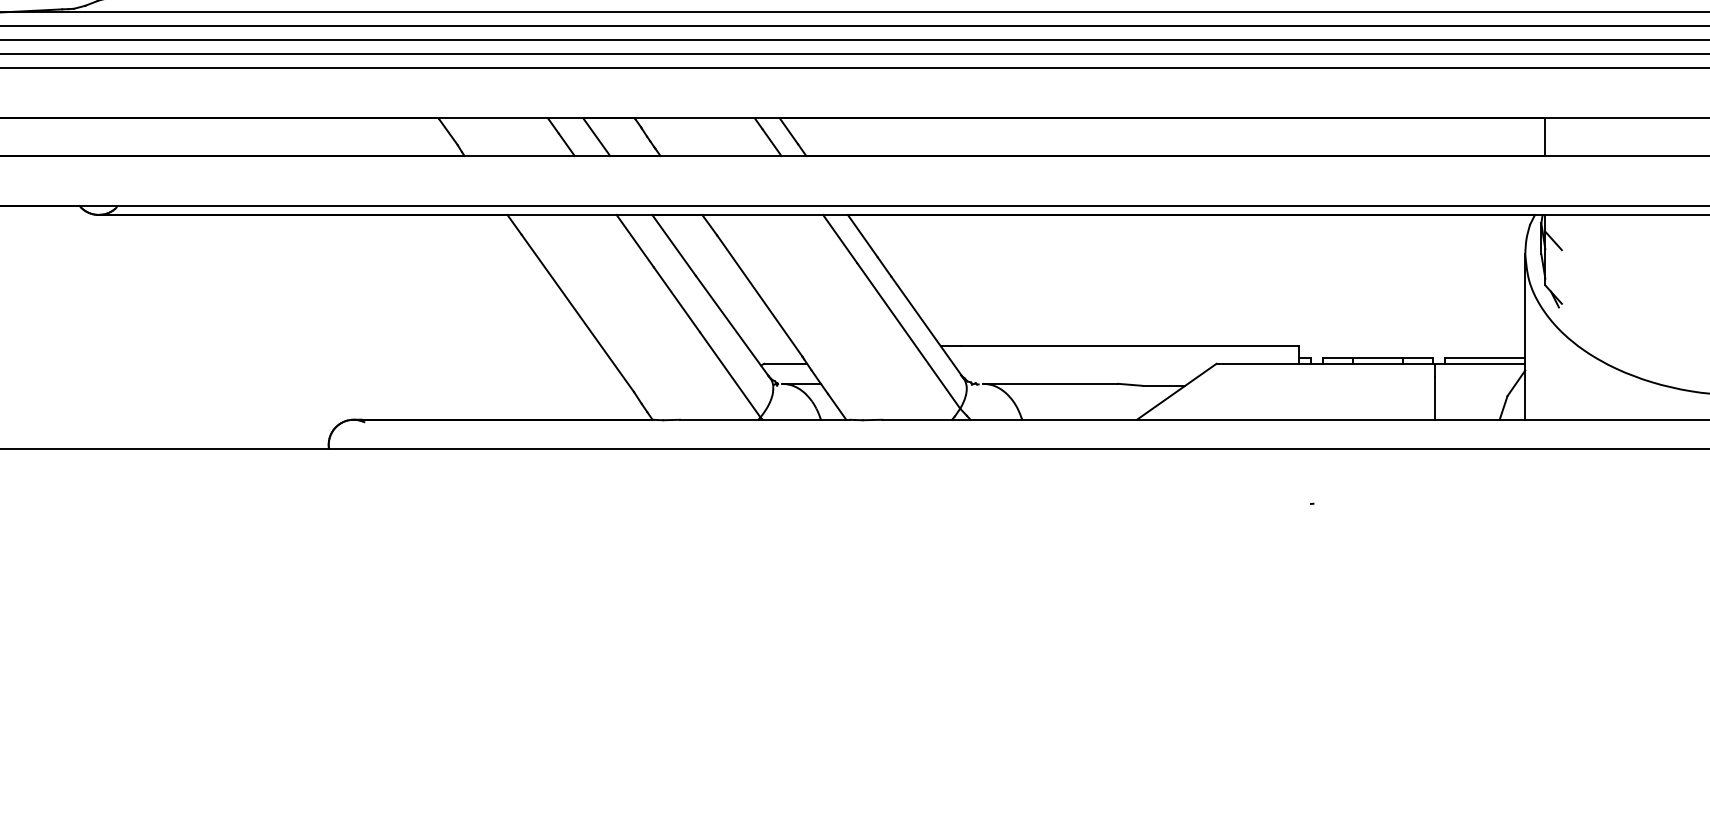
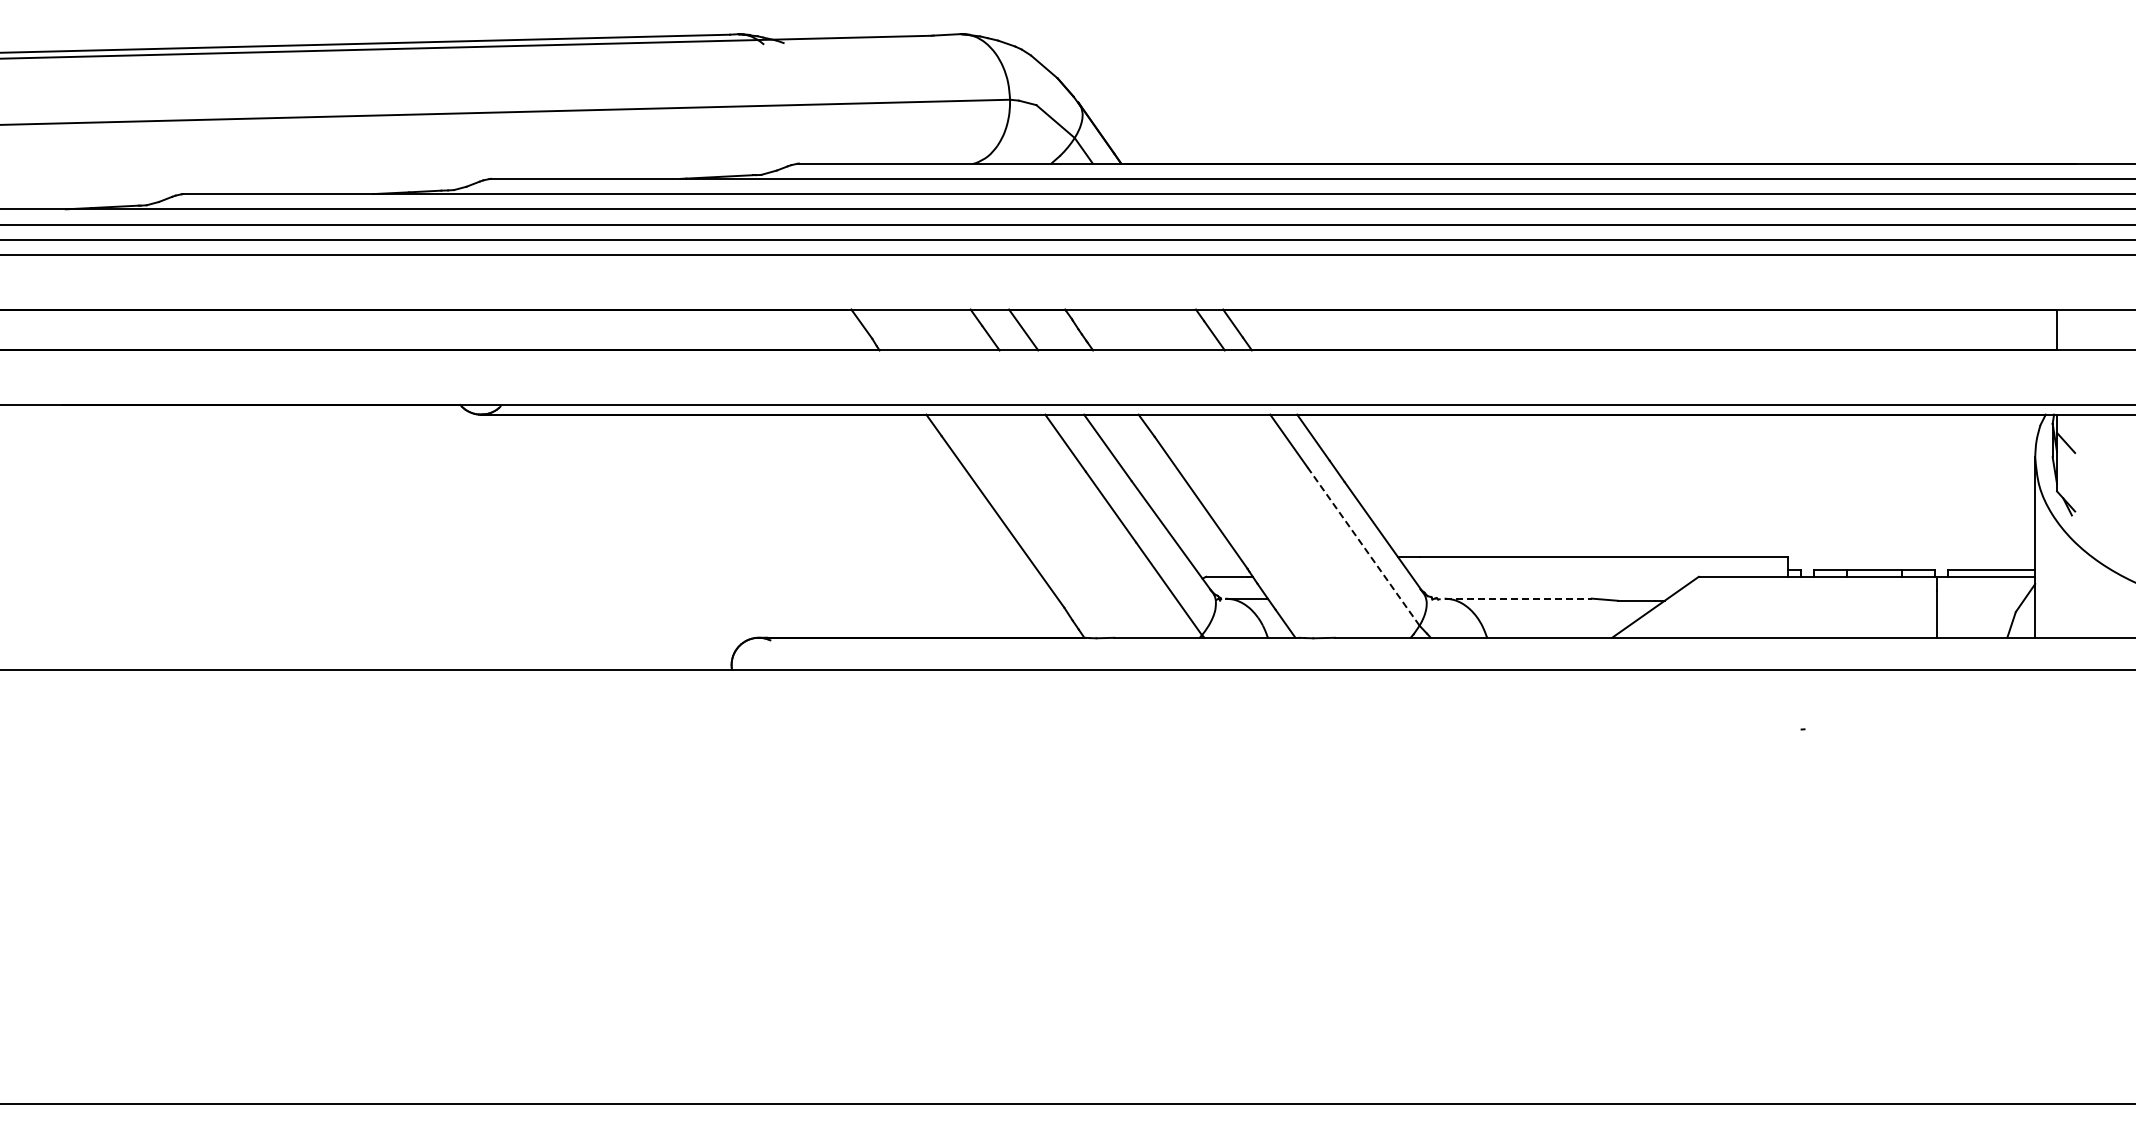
line: (908, 335) -> (1363, 546), solid -> dashed
line: (1051, 383) -> (1518, 598), solid -> dashed

